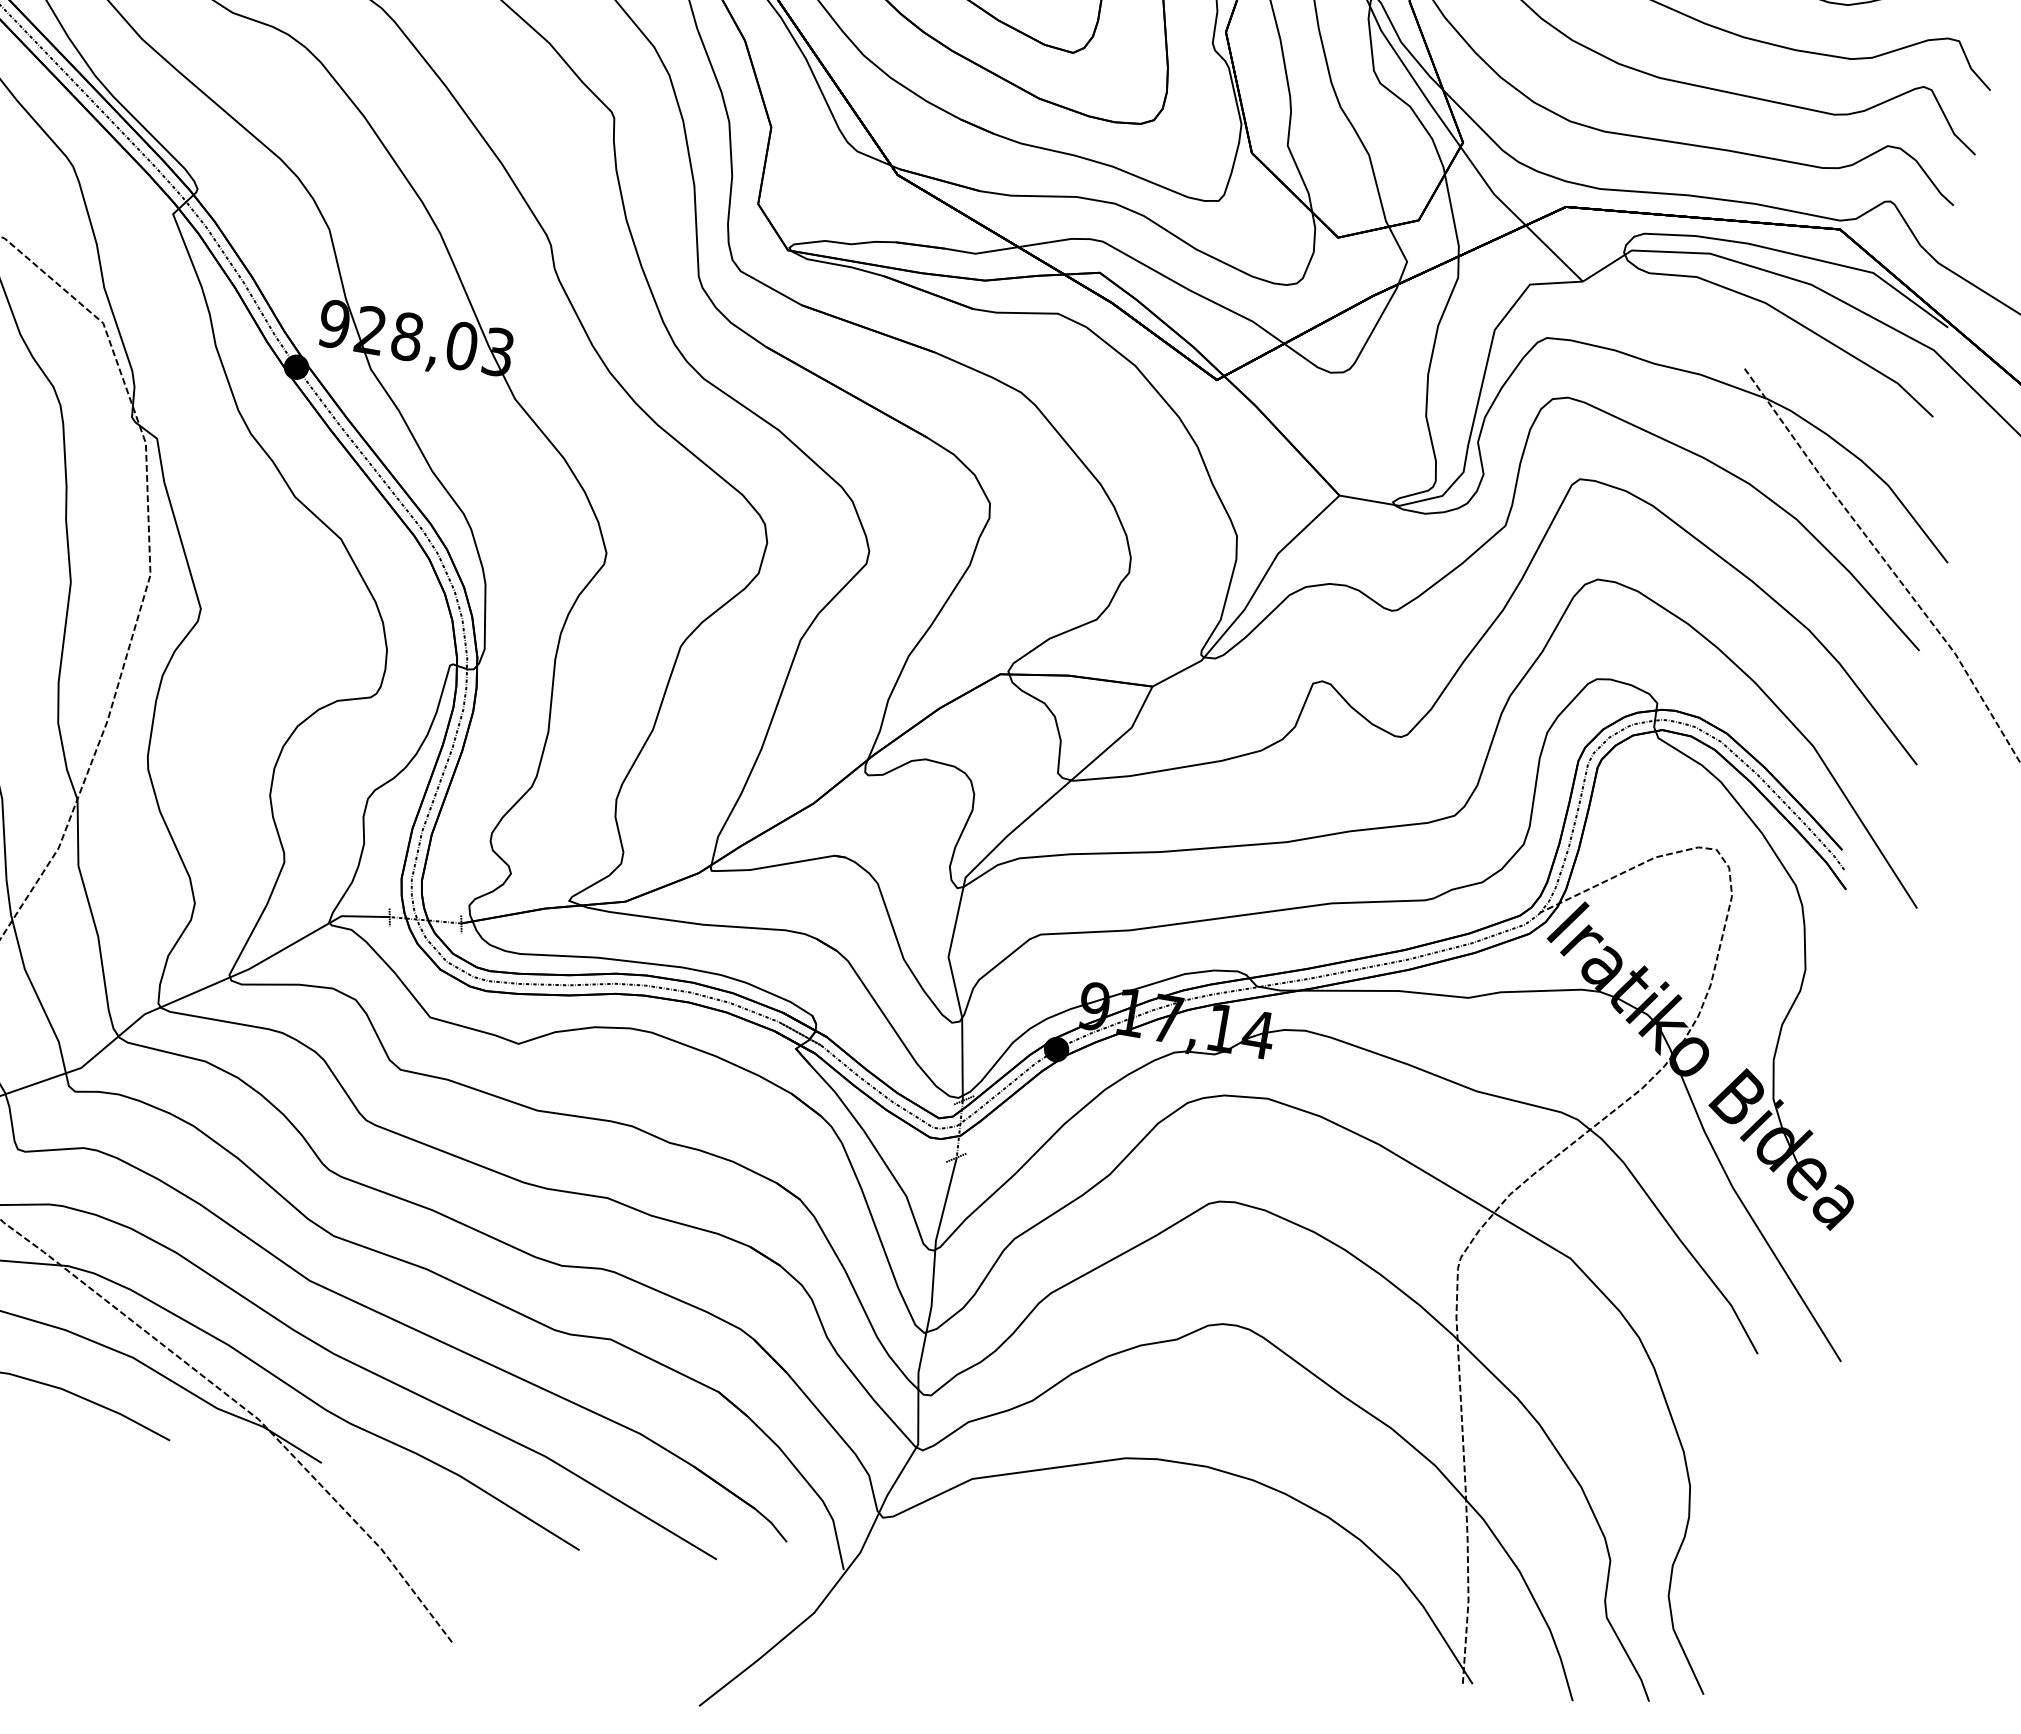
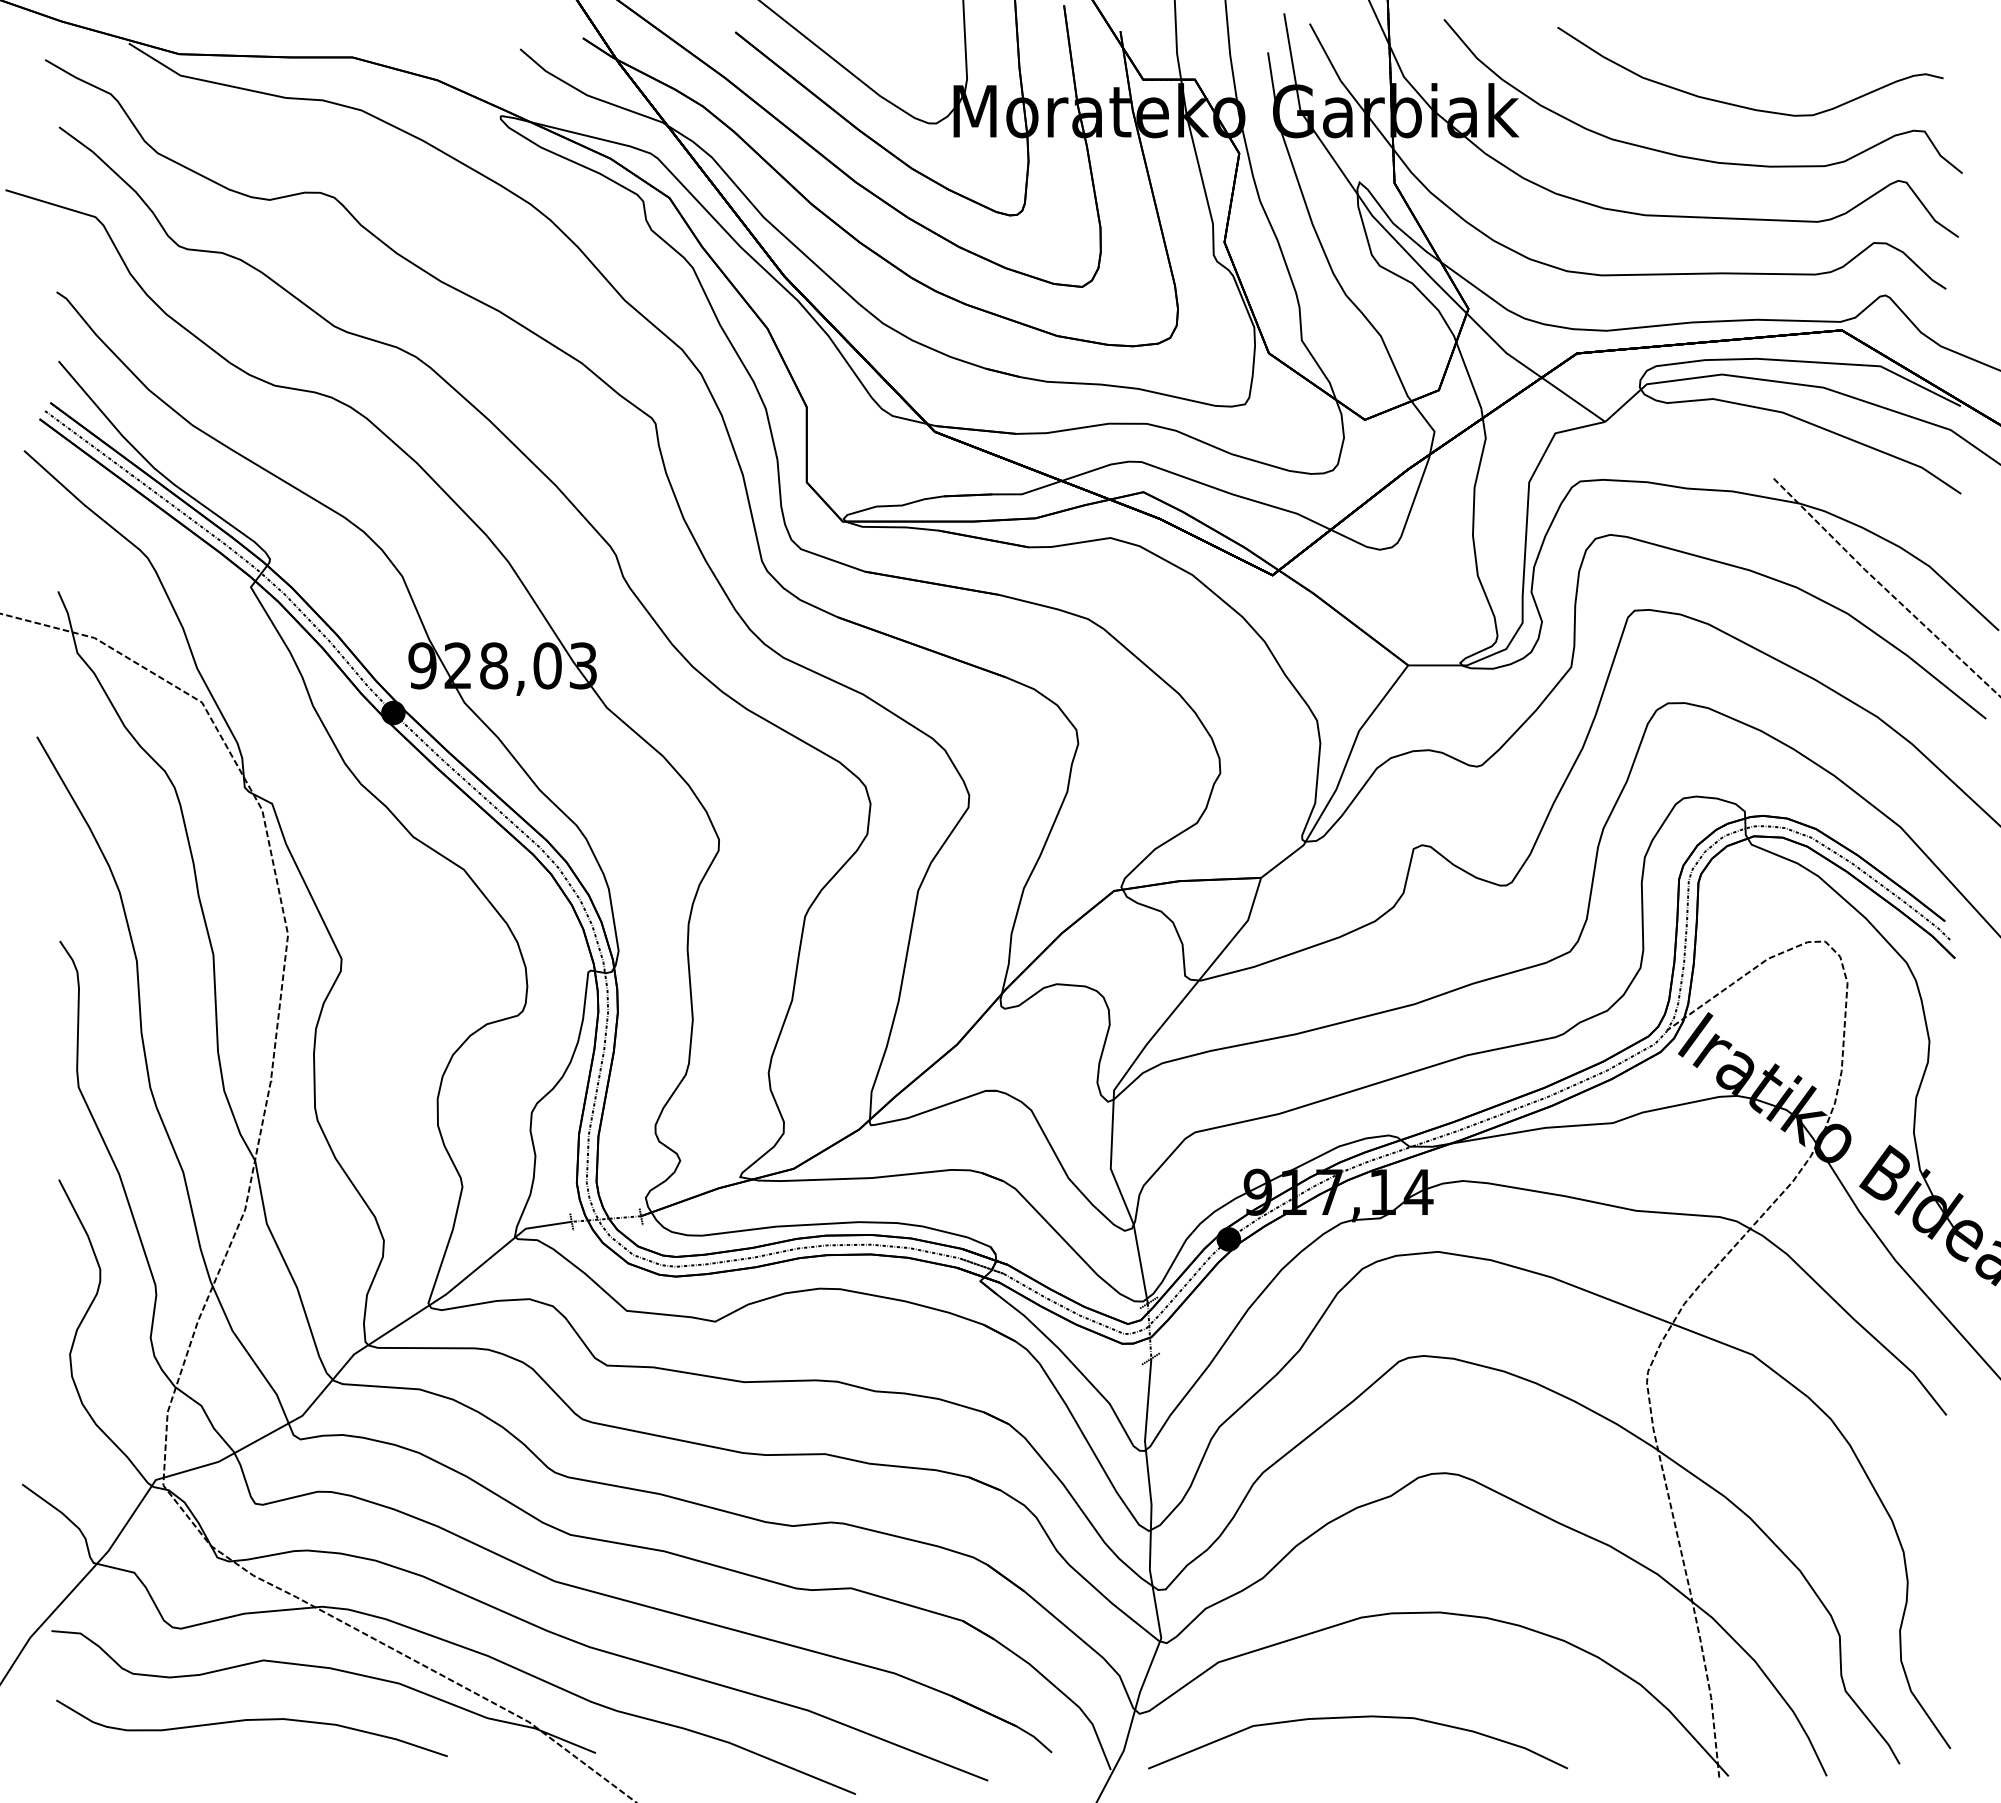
curve: (1100, 1559) -> (1353, 1718), added

